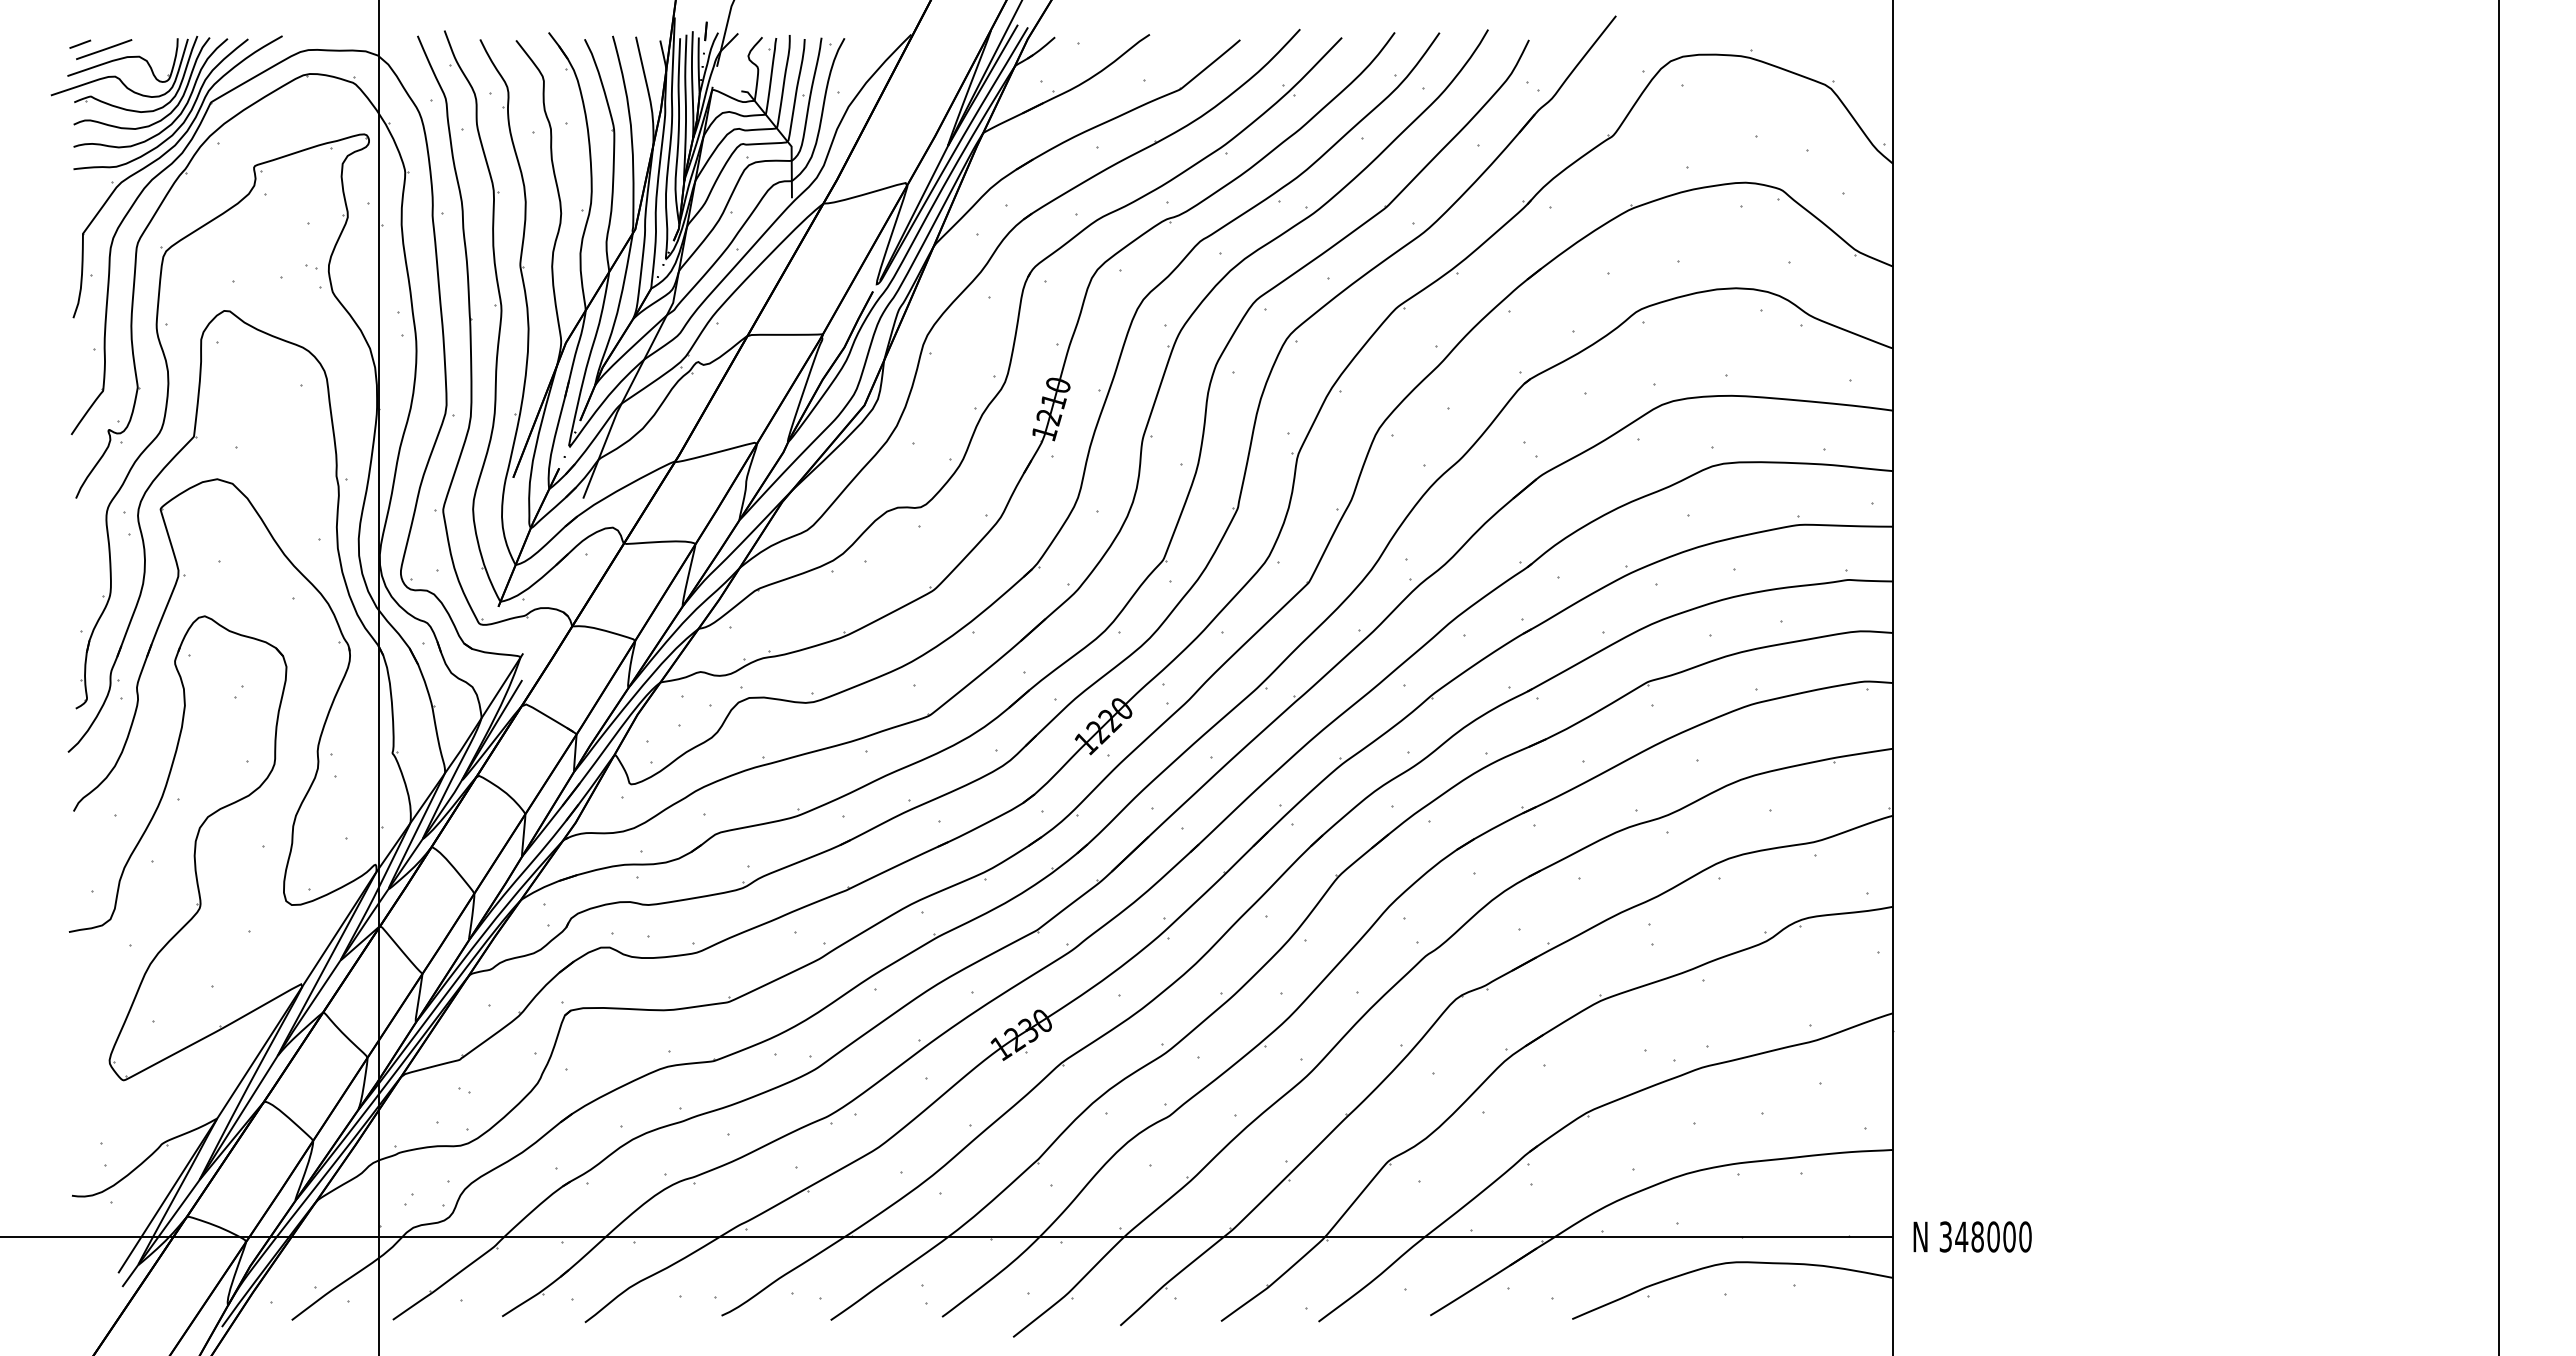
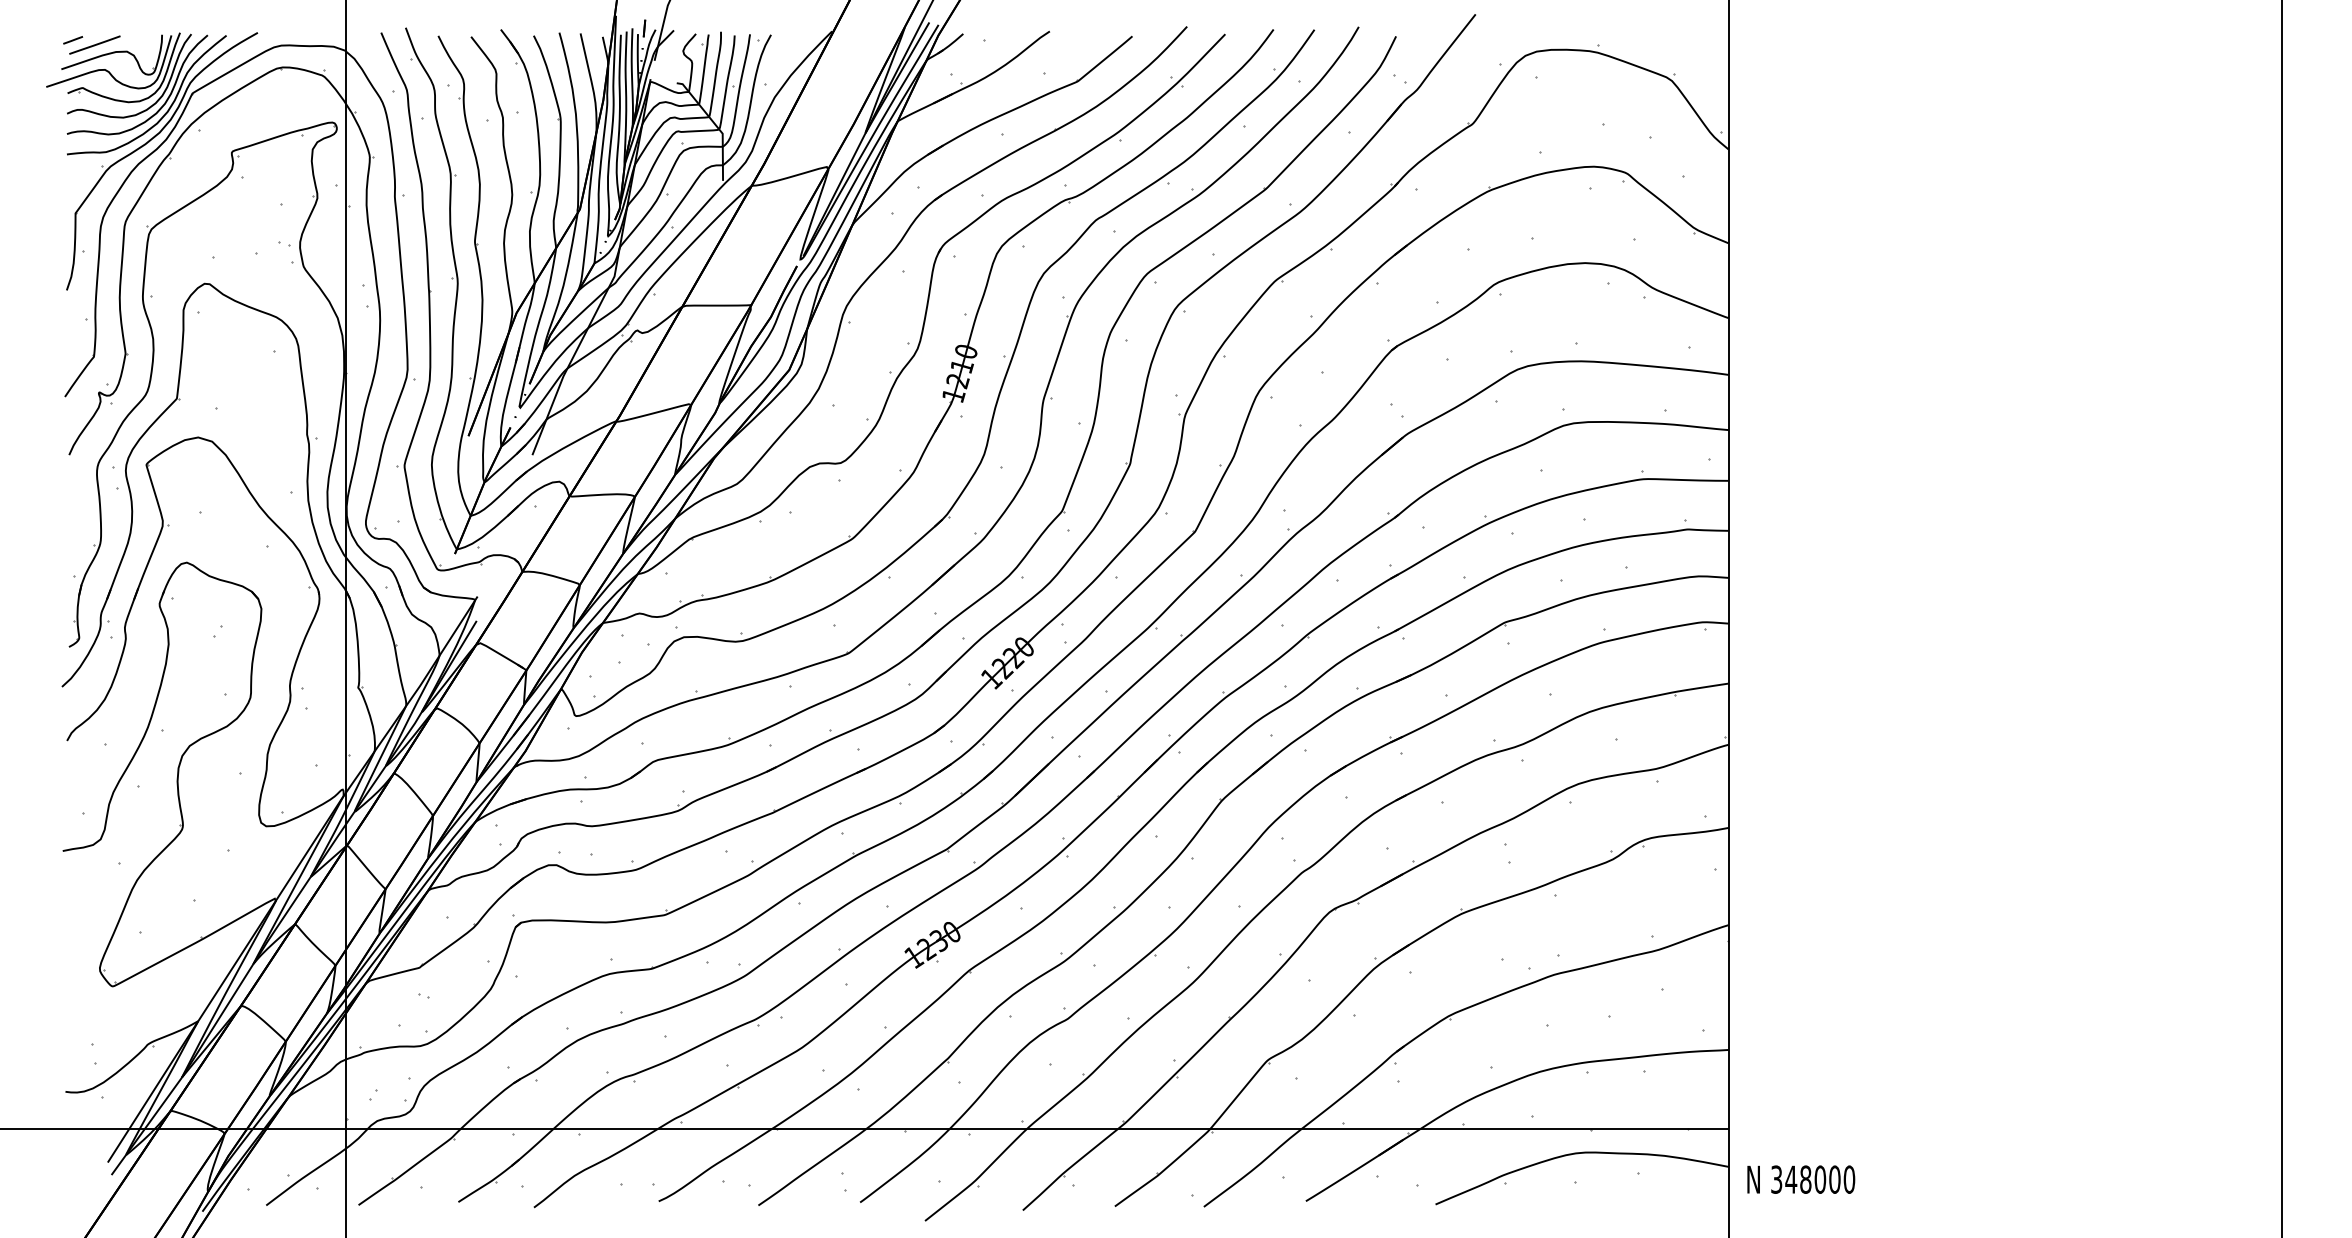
text: (1972, 1236) -> (1801, 1179), moved

